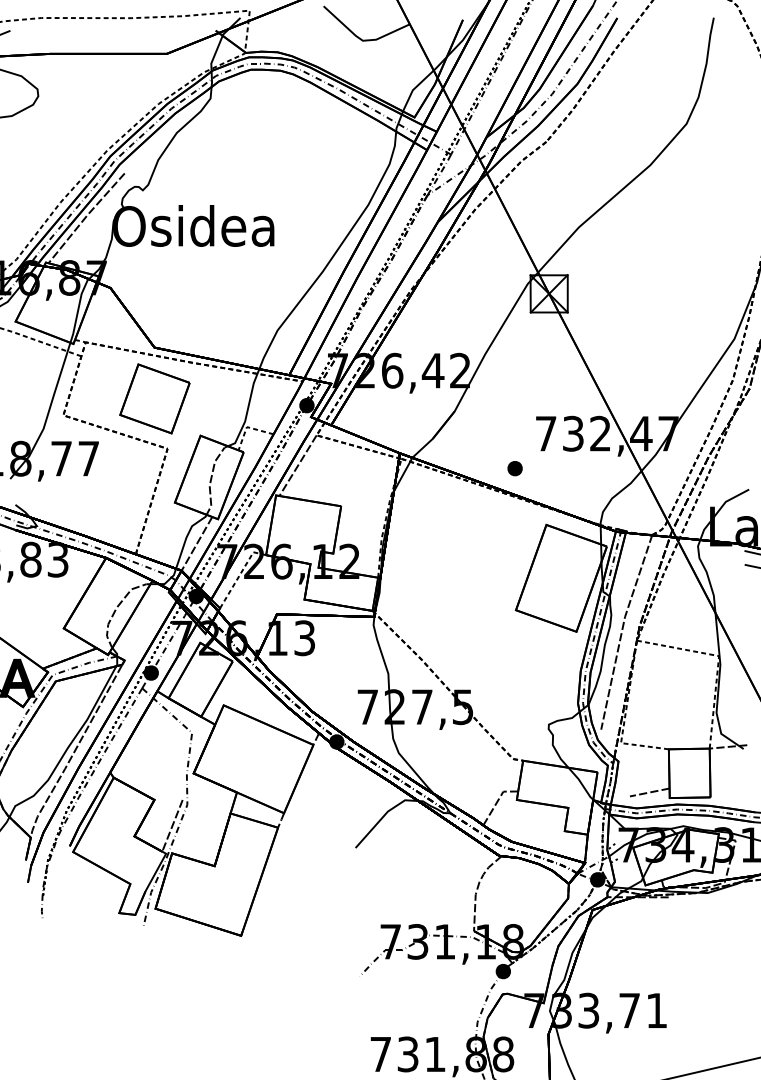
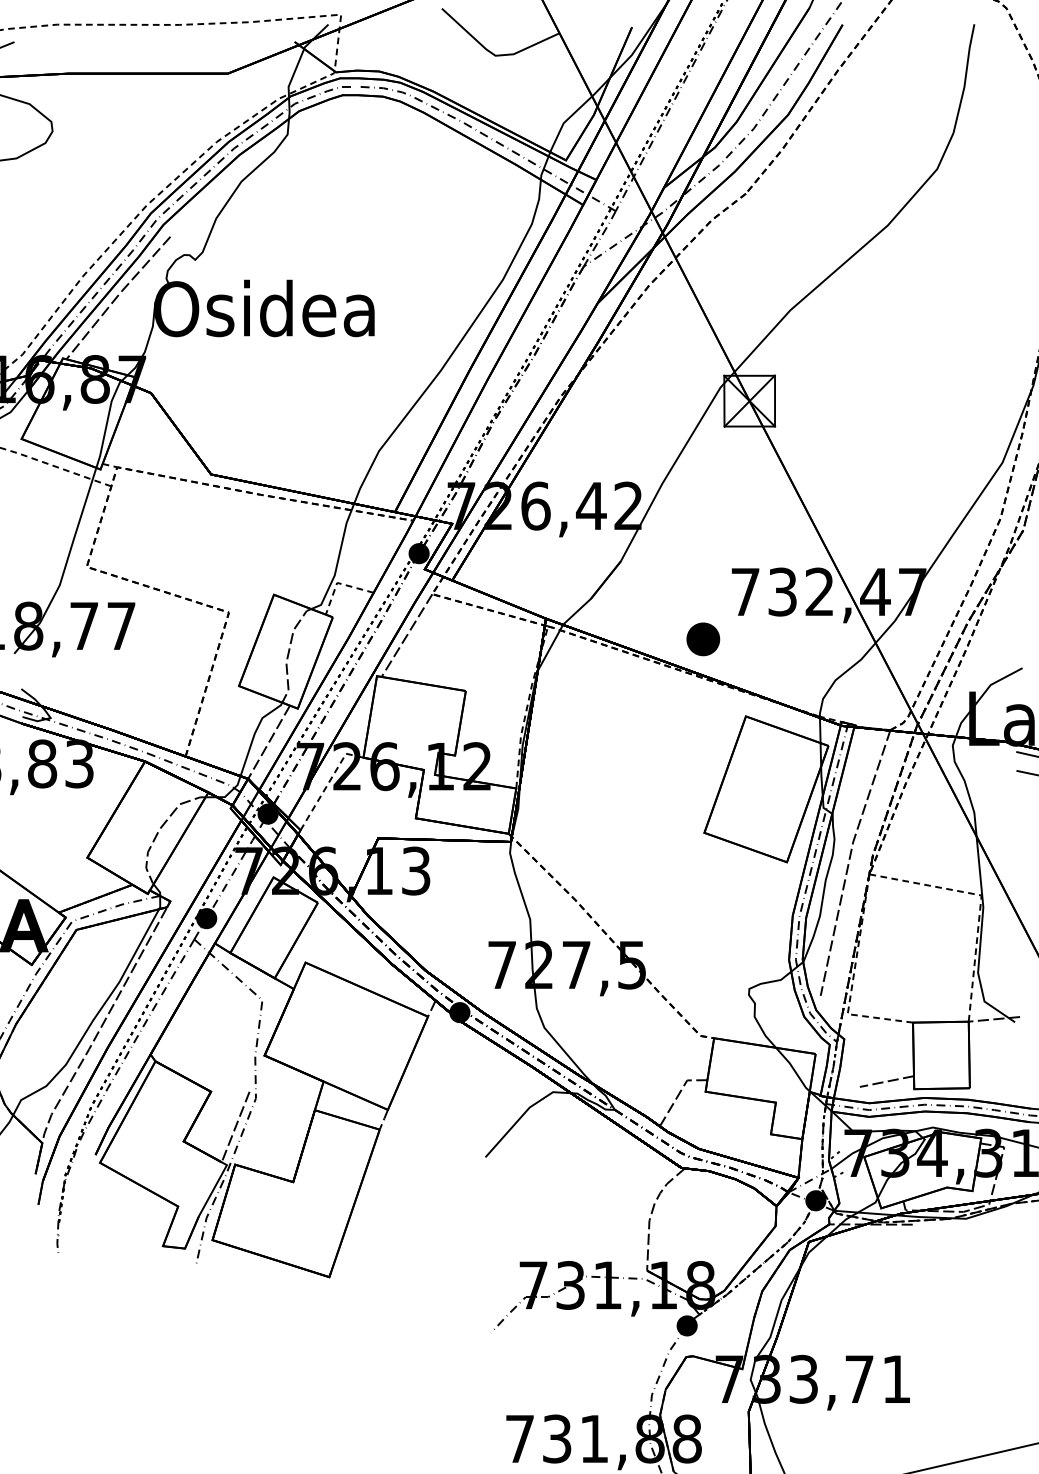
part: (154, 398) -> (211, 544), removed
part: (514, 468) -> (702, 639), size x1.6

